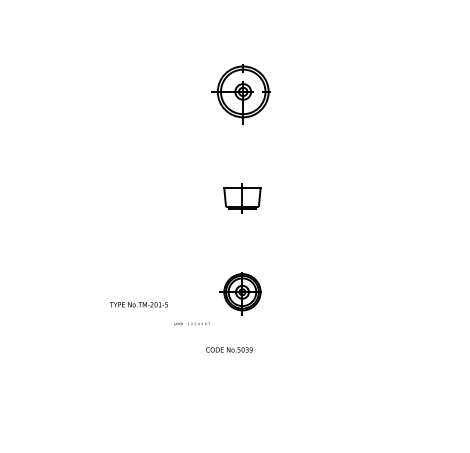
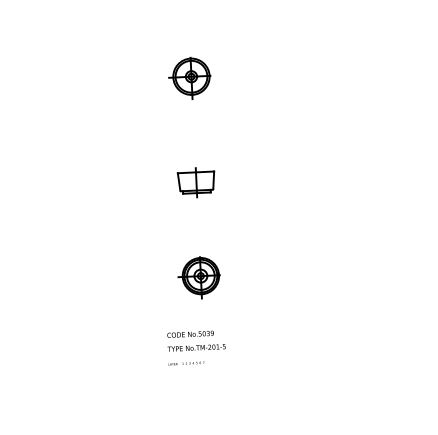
part: (240, 94) -> (189, 78), size x0.71
text: (138, 304) -> (196, 347), moved
text: (191, 323) -> (186, 363), moved

